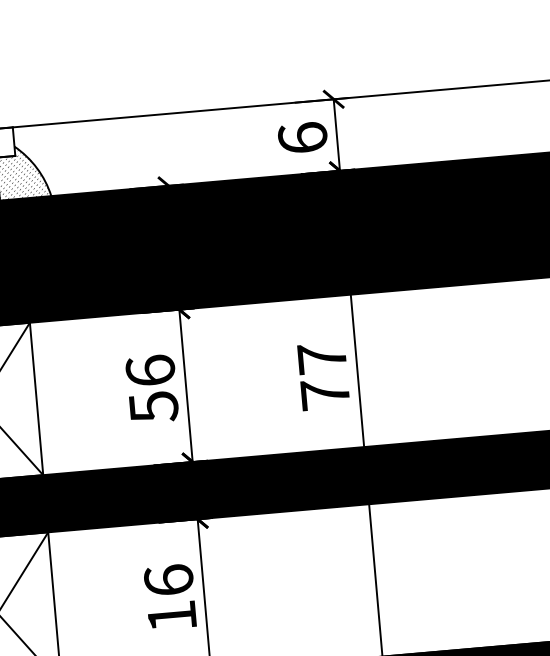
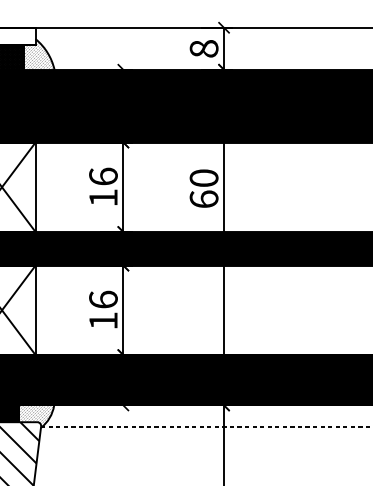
text: (301, 137) -> (203, 48), 6 -> 8
text: (322, 376) -> (203, 188), 77 -> 60
text: (153, 407) -> (103, 198), 56 -> 16

